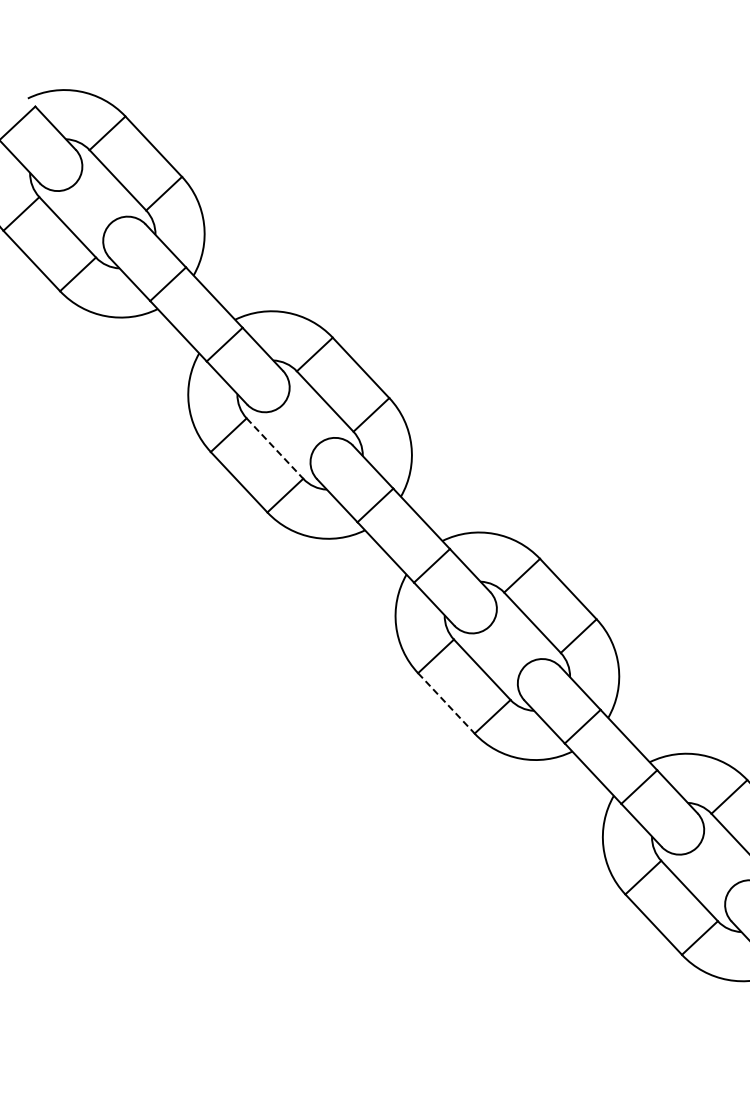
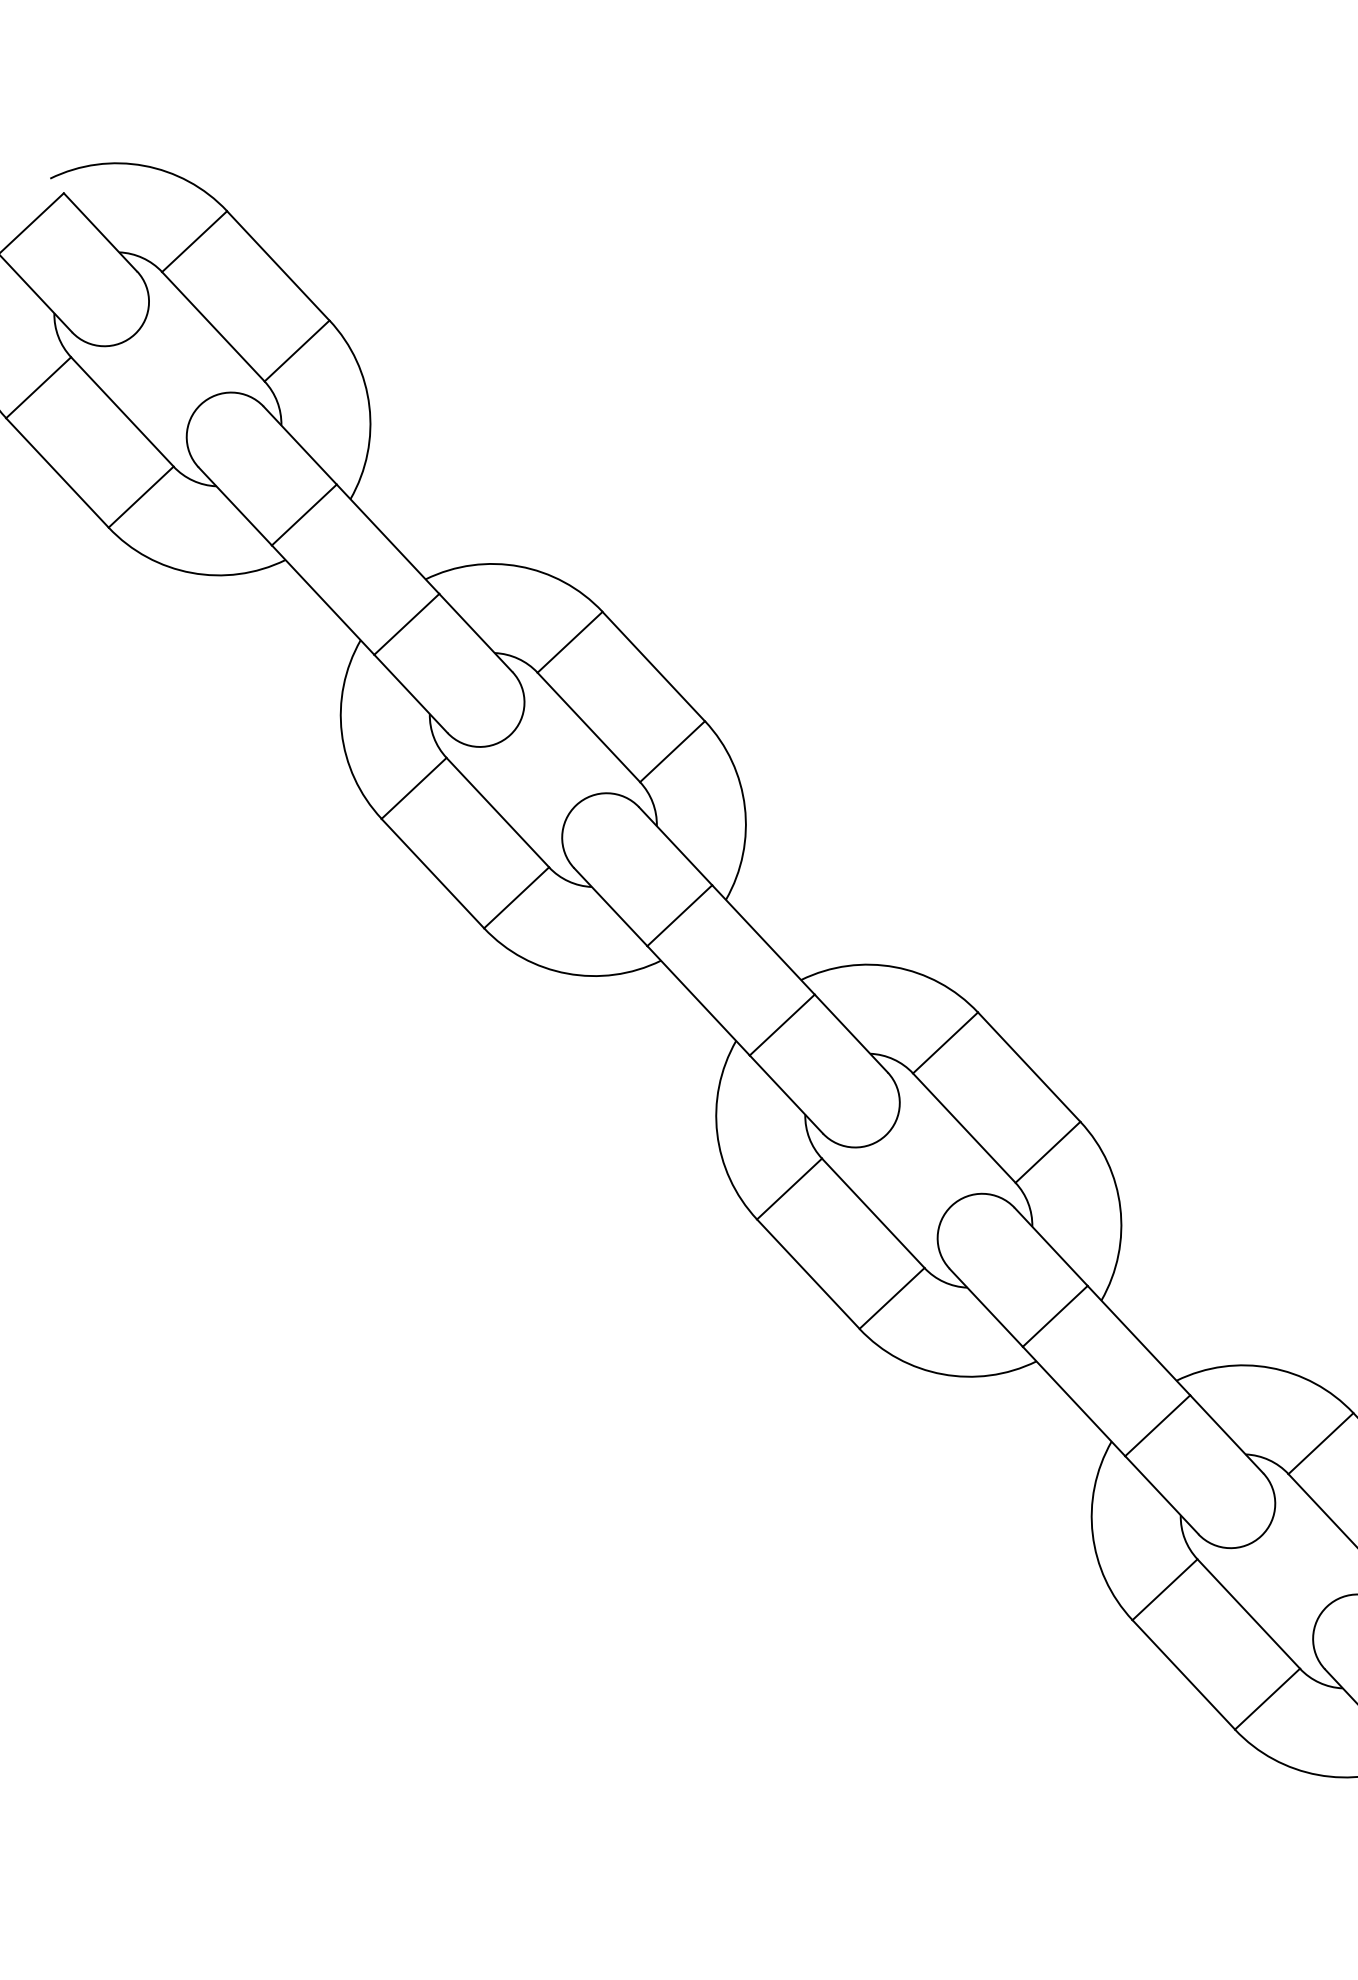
line: (275, 448) -> (498, 812), dashed -> solid
line: (446, 703) -> (808, 1274), dashed -> solid

